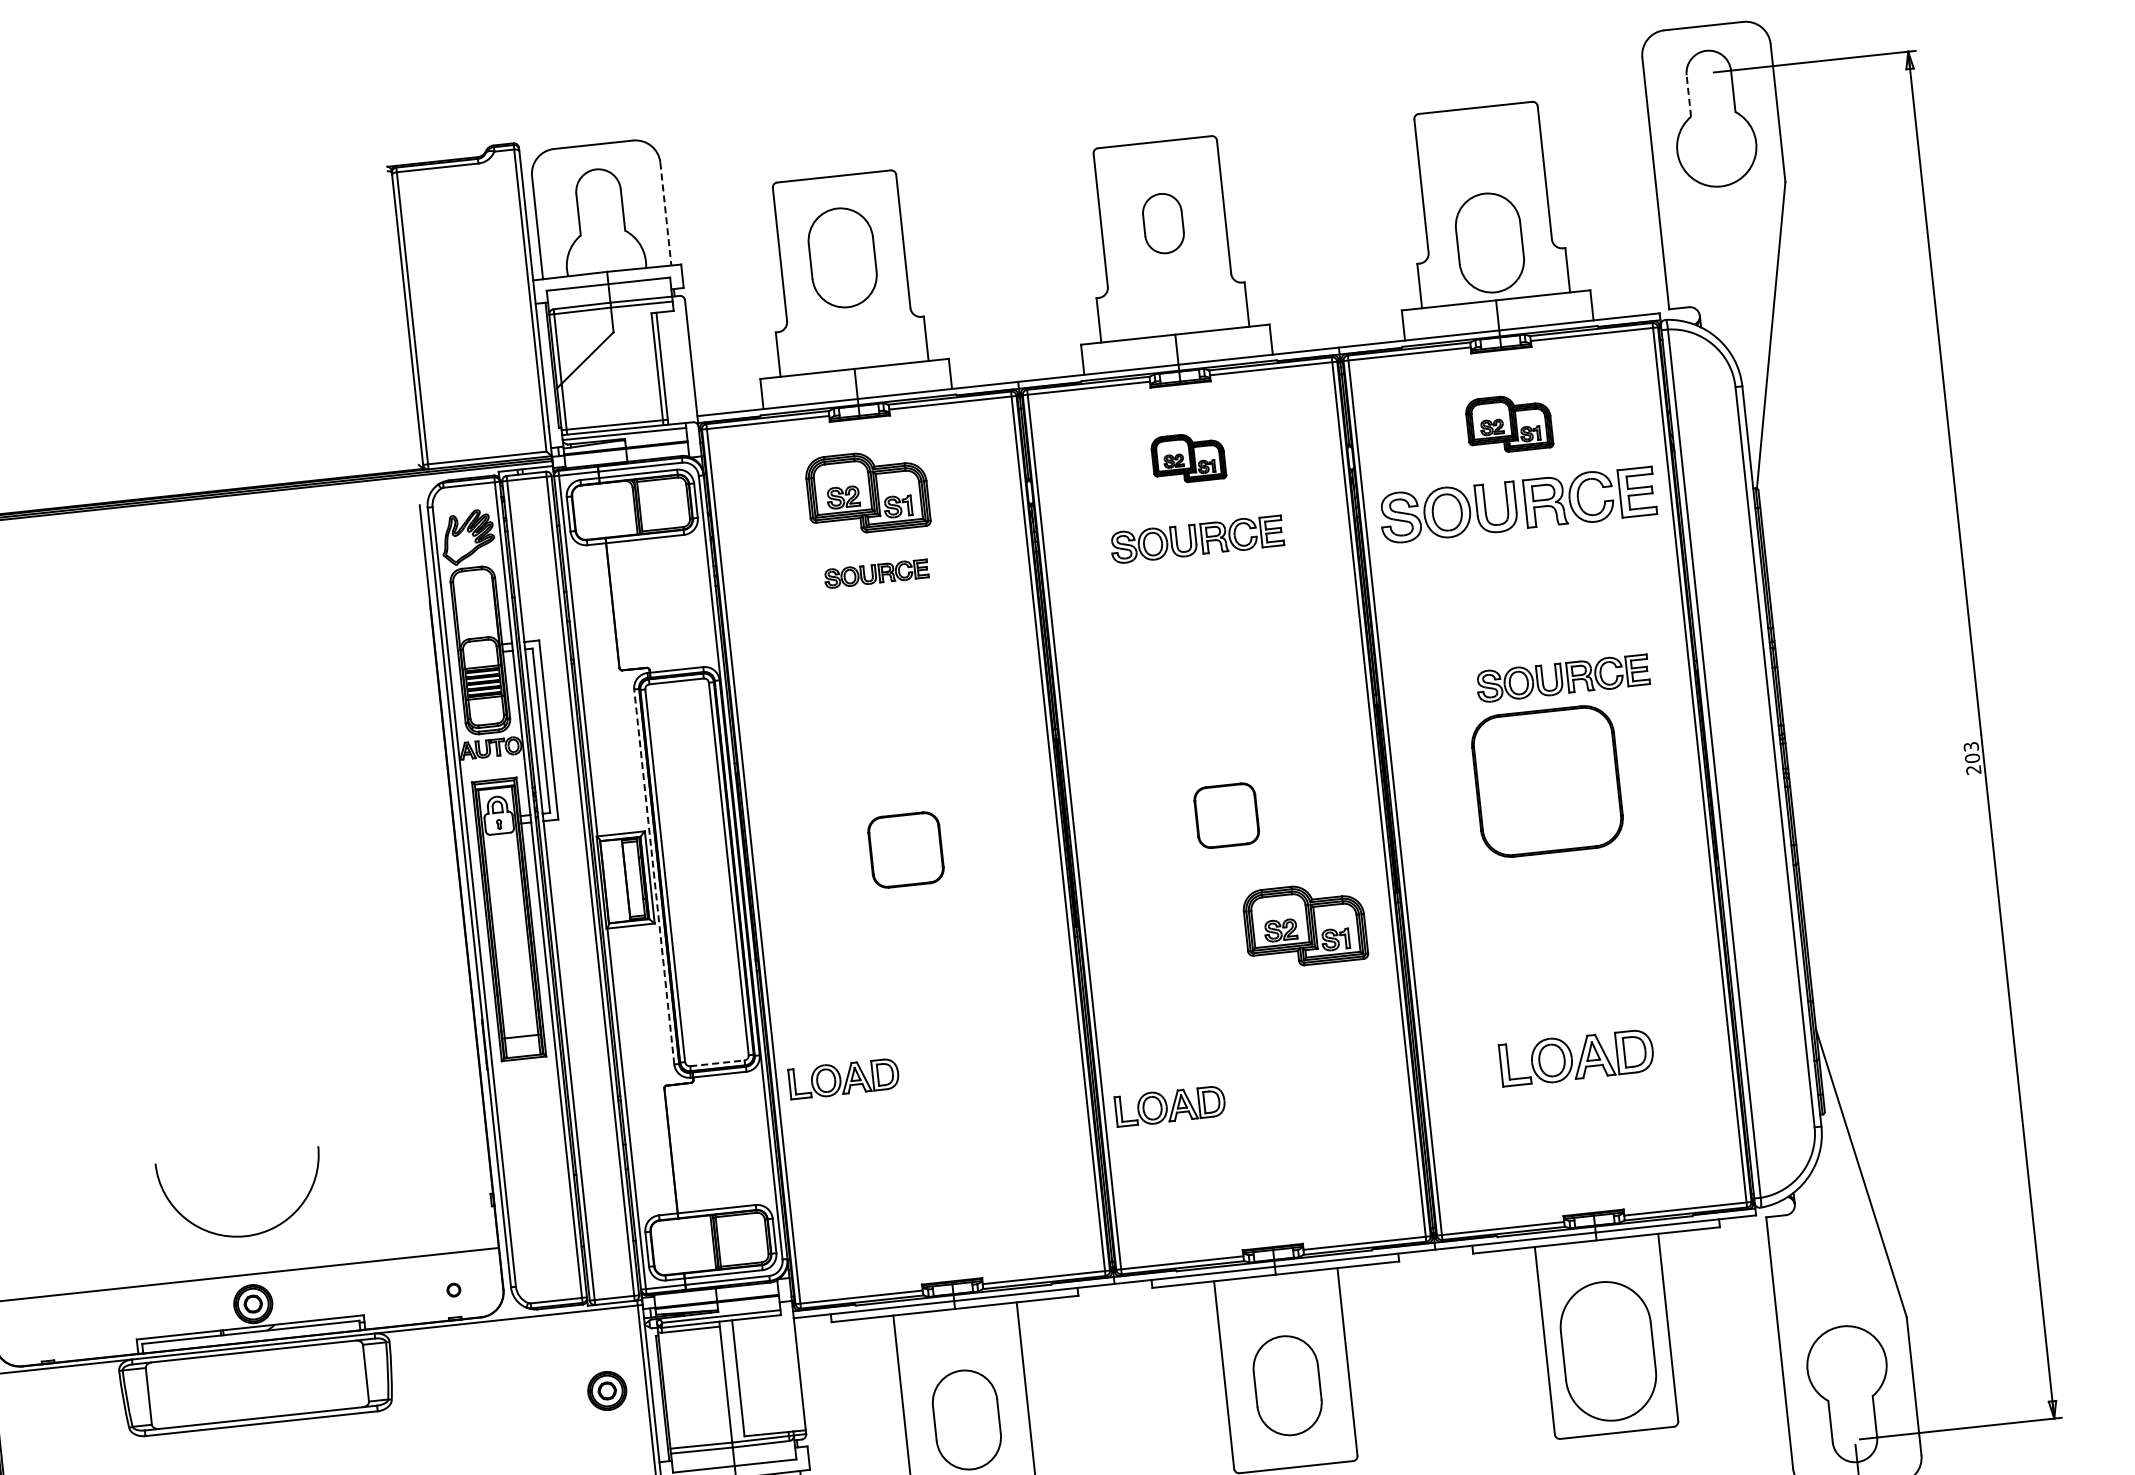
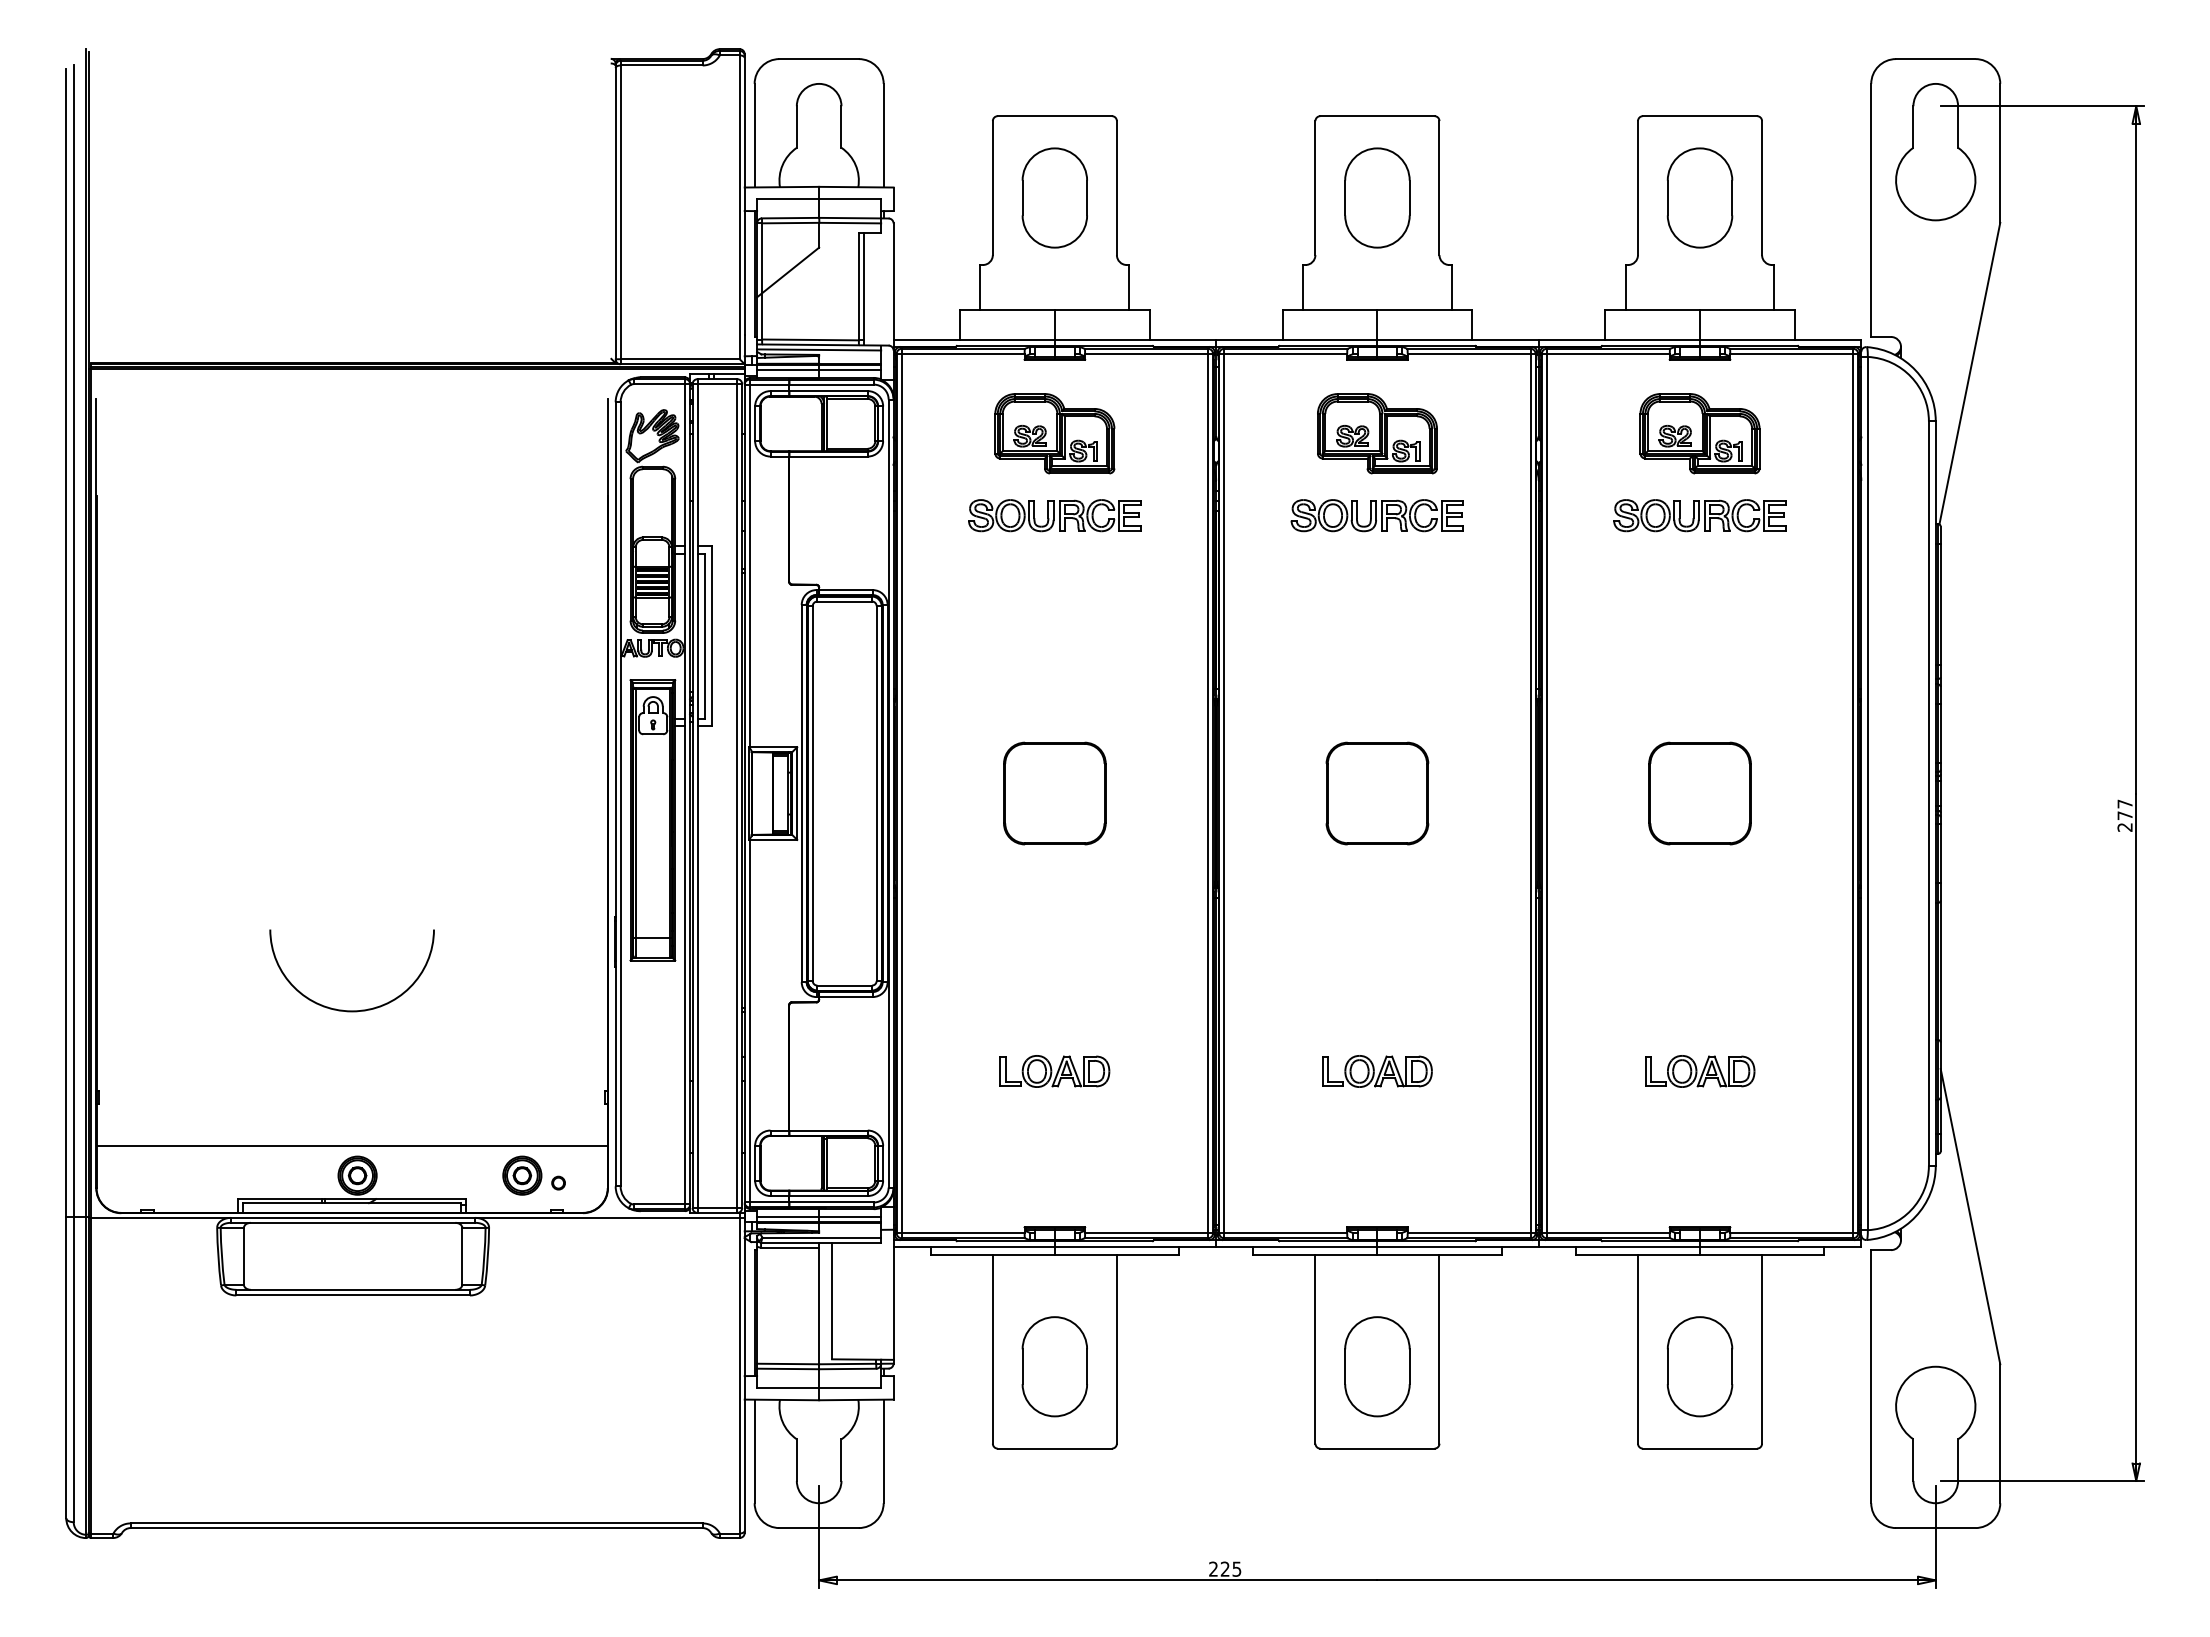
line: (1688, 96) -> (1913, 127), dashed -> solid
line: (665, 213) -> (883, 135), dashed -> solid
part: (1163, 223) -> (1377, 197), size x1.67
part: (1489, 242) -> (1699, 197), moved
part: (1508, 423) -> (1699, 433), size x1.43
line: (626, 453) -> (819, 369), added
part: (1188, 457) -> (1377, 433), size x1.67
part: (1517, 505) -> (1699, 515), size x0.62
part: (876, 573) -> (1054, 515), size x1.67
part: (1562, 678) -> (1725, 692), removed
text: (1971, 752) -> (2124, 809), 203 -> 277
part: (1546, 781) -> (1699, 793), size x0.71
part: (1226, 815) -> (1377, 793), size x1.67
part: (905, 850) -> (1054, 793), size x1.43
line: (654, 876) -> (801, 793), dashed -> solid
part: (1304, 925) -> (1443, 910), removed
part: (1577, 1057) -> (1700, 1071), size x0.71
line: (718, 1063) -> (845, 985), dashed -> solid
part: (843, 1078) -> (1054, 1071), moved
part: (1170, 1106) -> (1377, 1071), moved
arc: (244, 1235) -> (351, 1010), moved
line: (717, 1296) -> (819, 1217), added
part: (1607, 1351) -> (1699, 1366), size x0.71
part: (607, 1390) -> (522, 1175), moved

